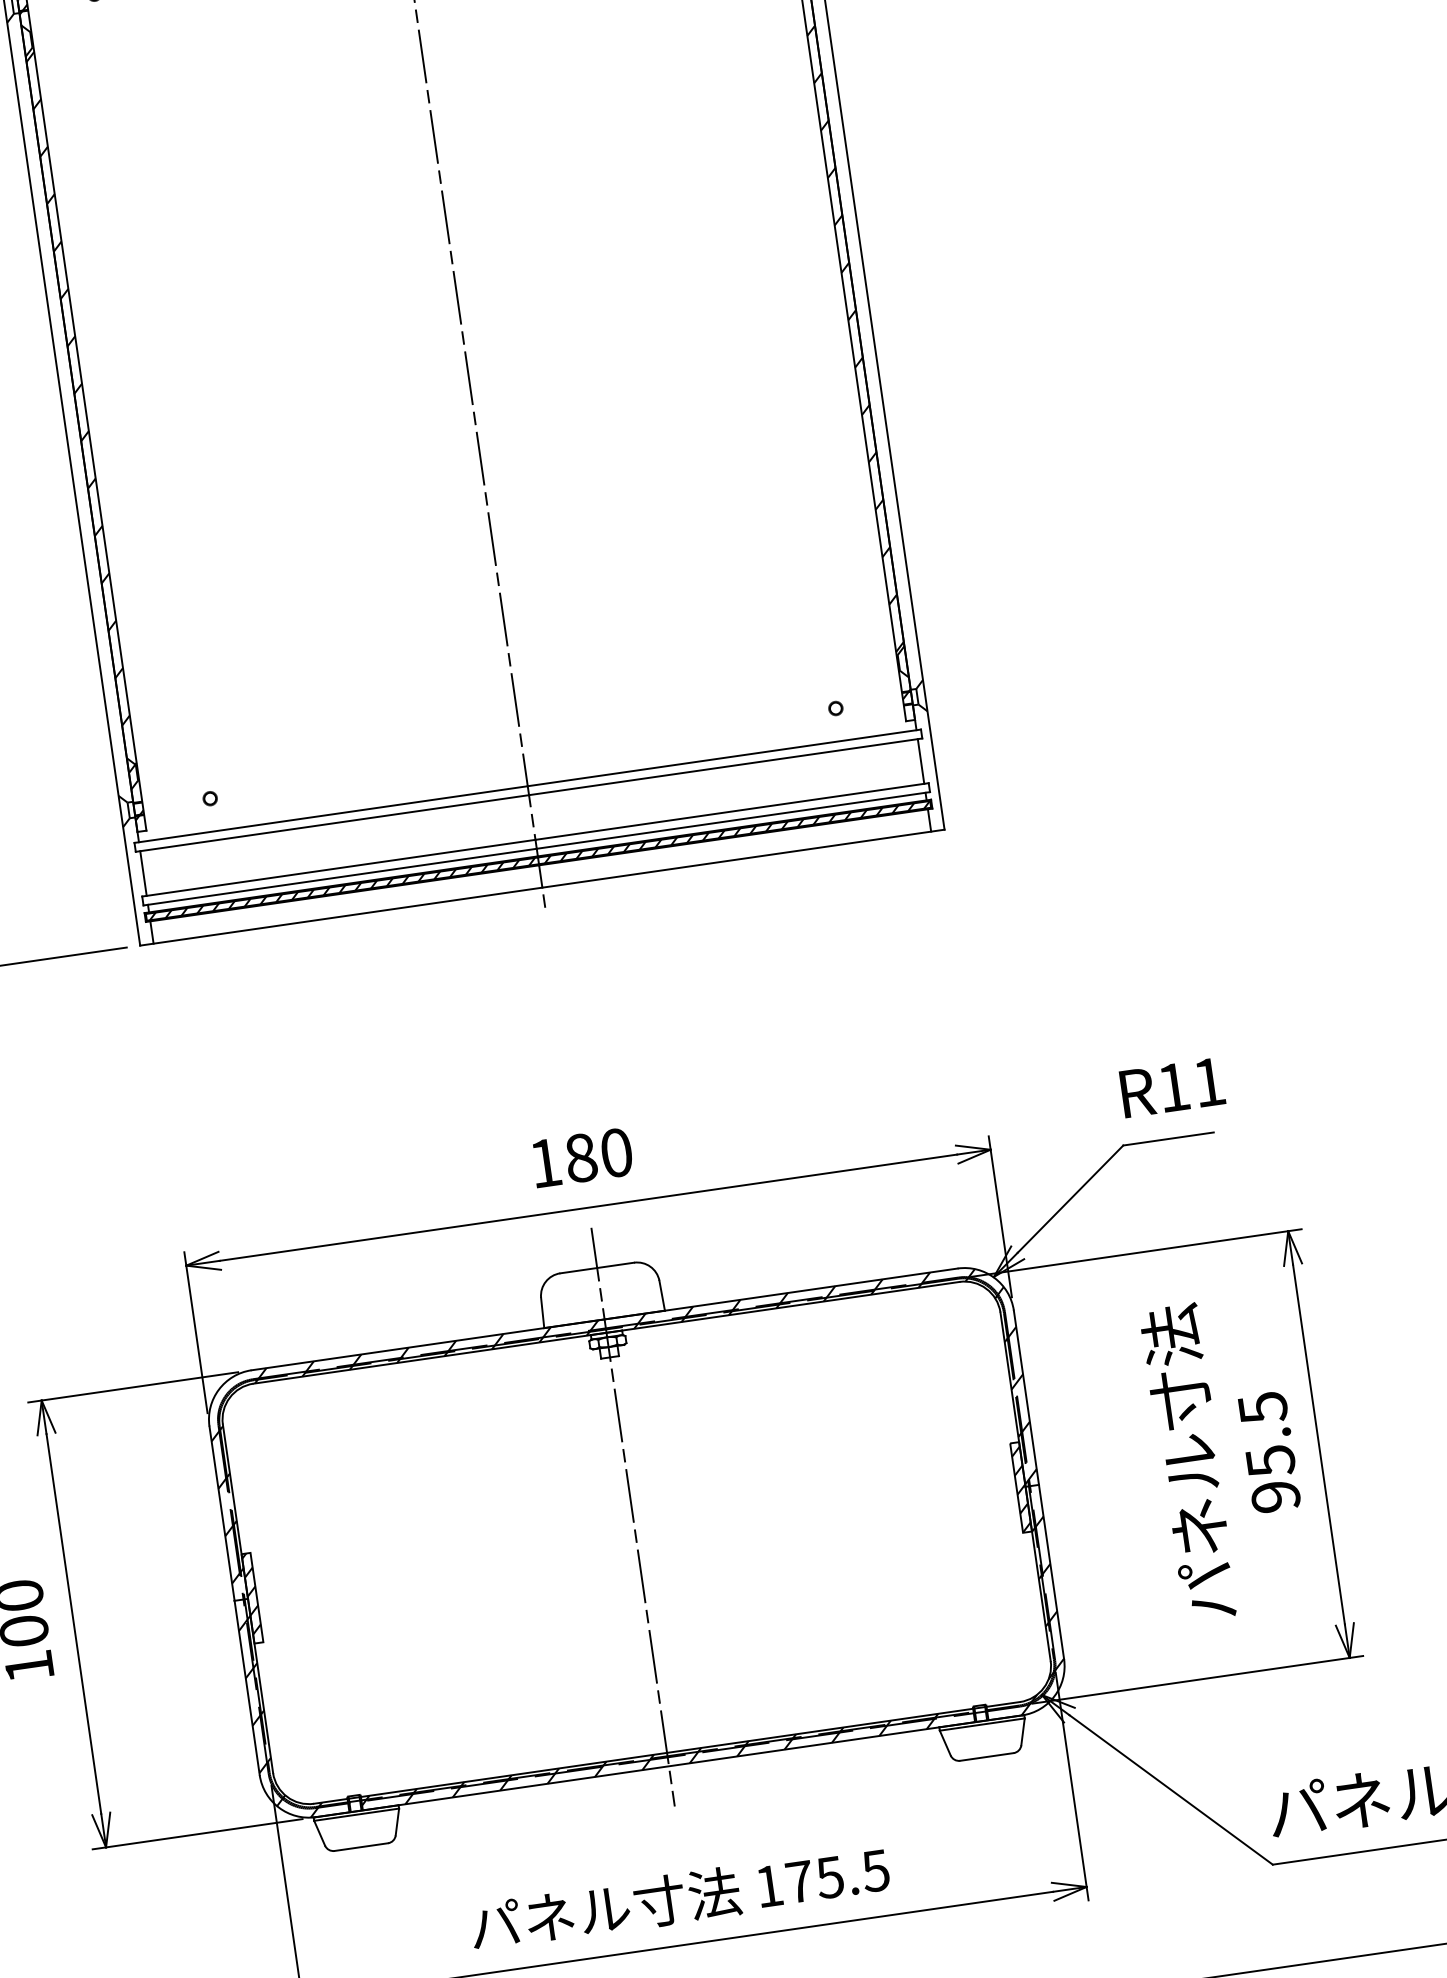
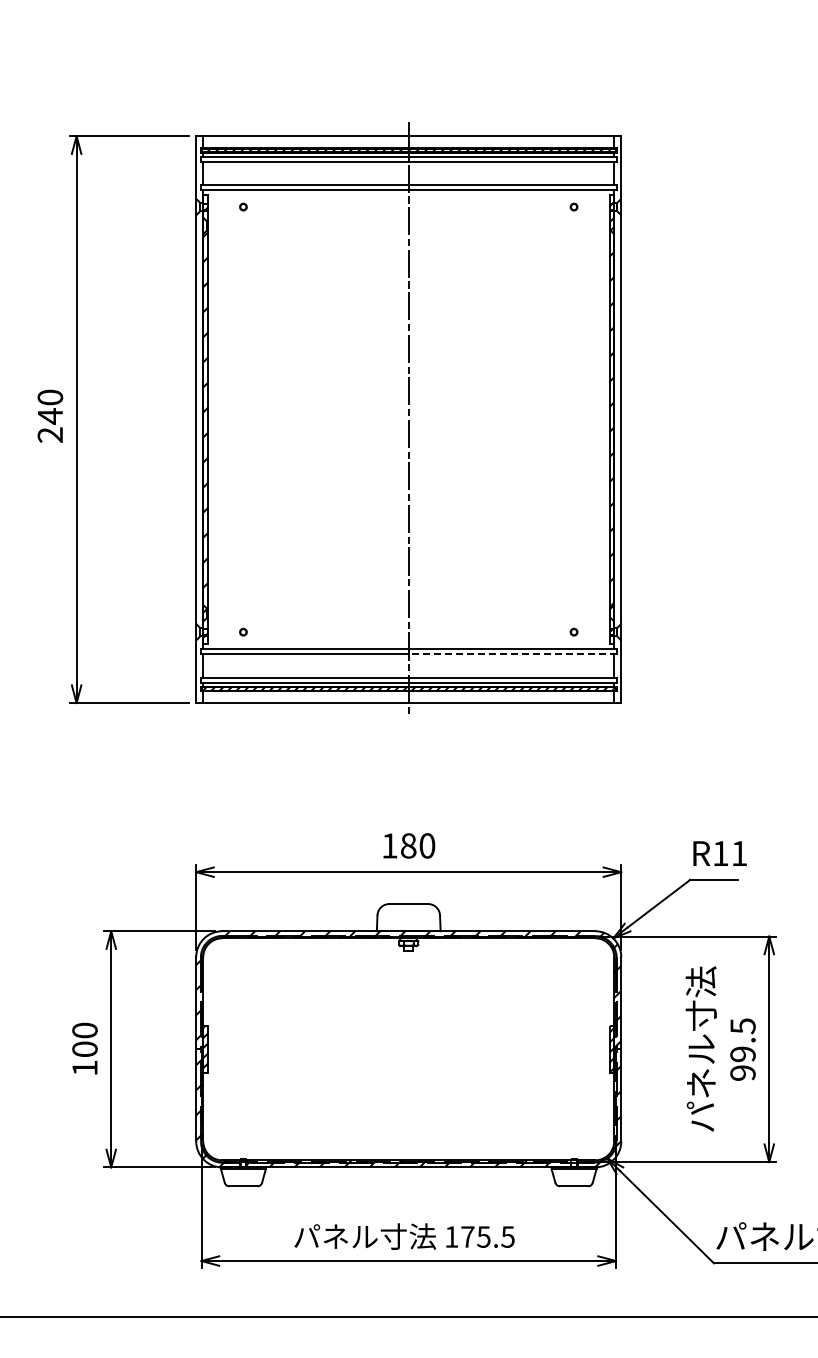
line: (725, 767) -> (512, 654), solid -> dashed
text: (1269, 1461) -> (742, 1054), 95.5 -> 99.5
line: (632, 1516) -> (408, 1035), removed

